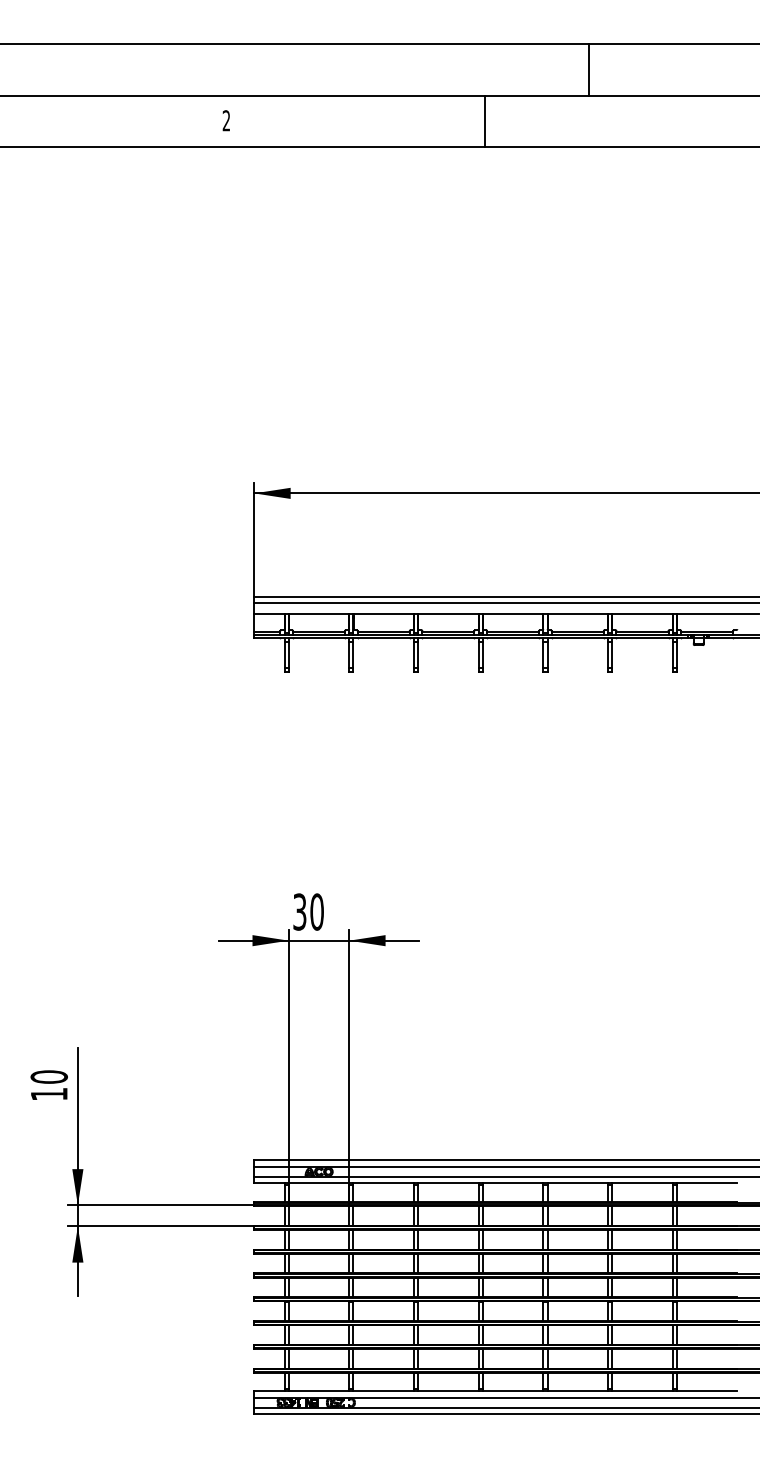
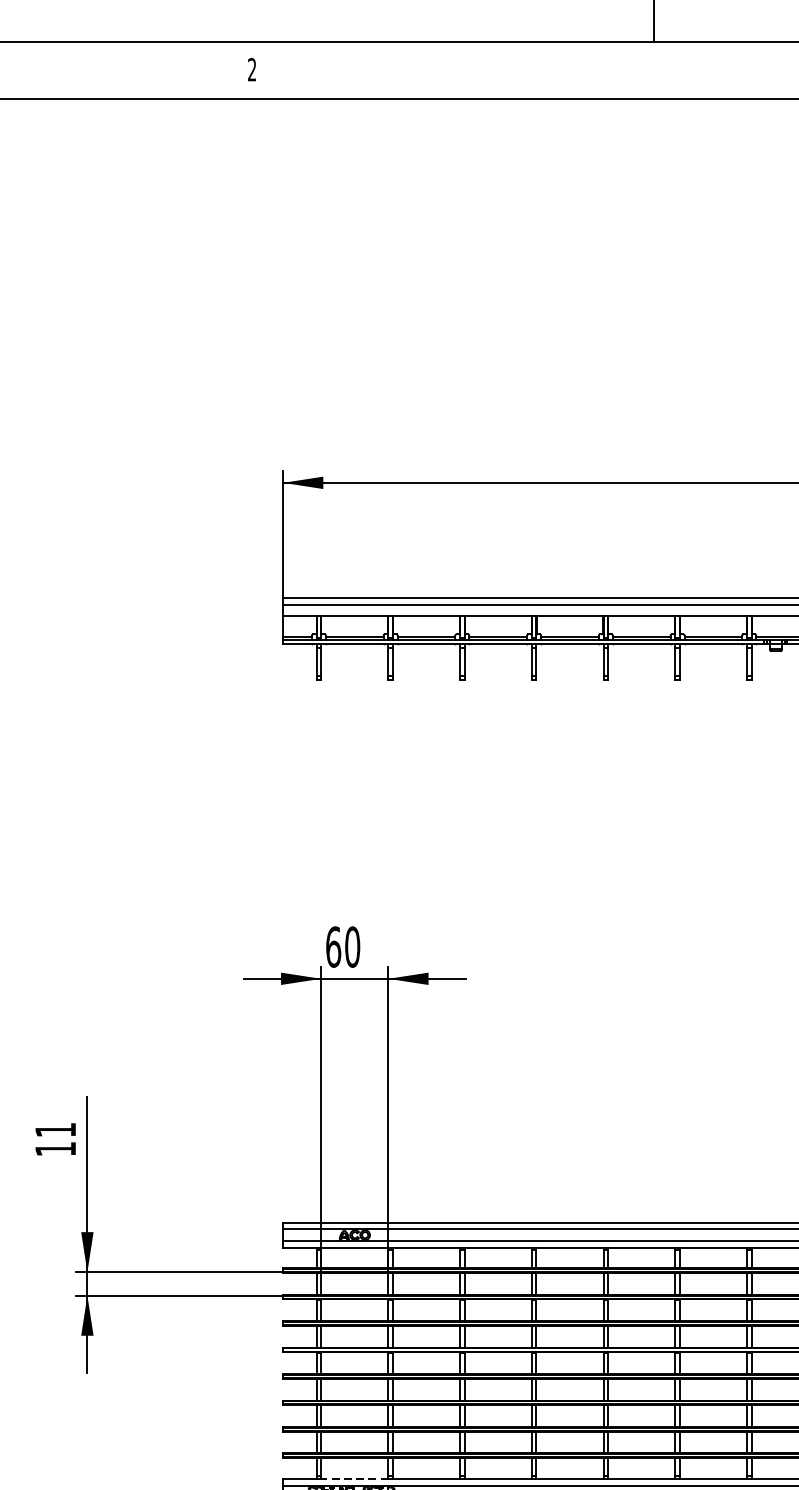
line: (485, 121) -> (539, 70), removed
text: (299, 911) -> (333, 946), 30 -> 60
text: (48, 1076) -> (54, 1129), 10 -> 11
line: (318, 1391) -> (354, 1478), solid -> dashed

